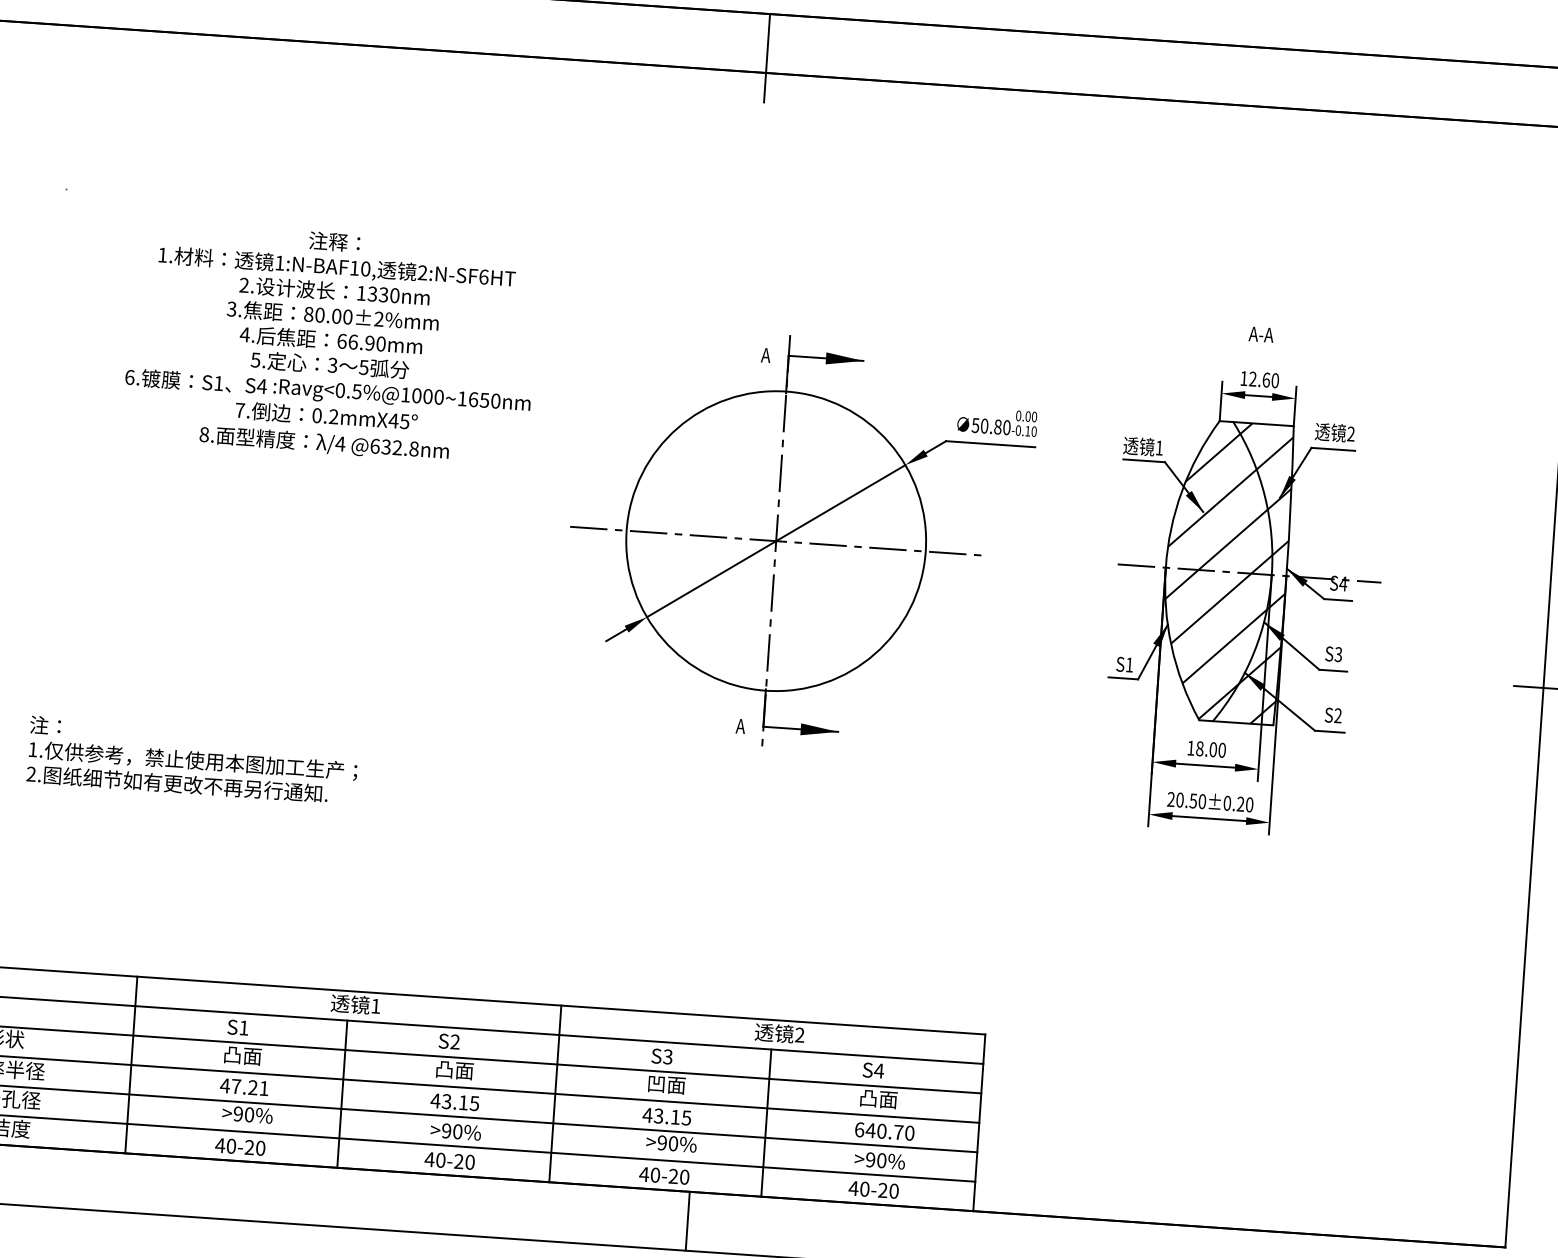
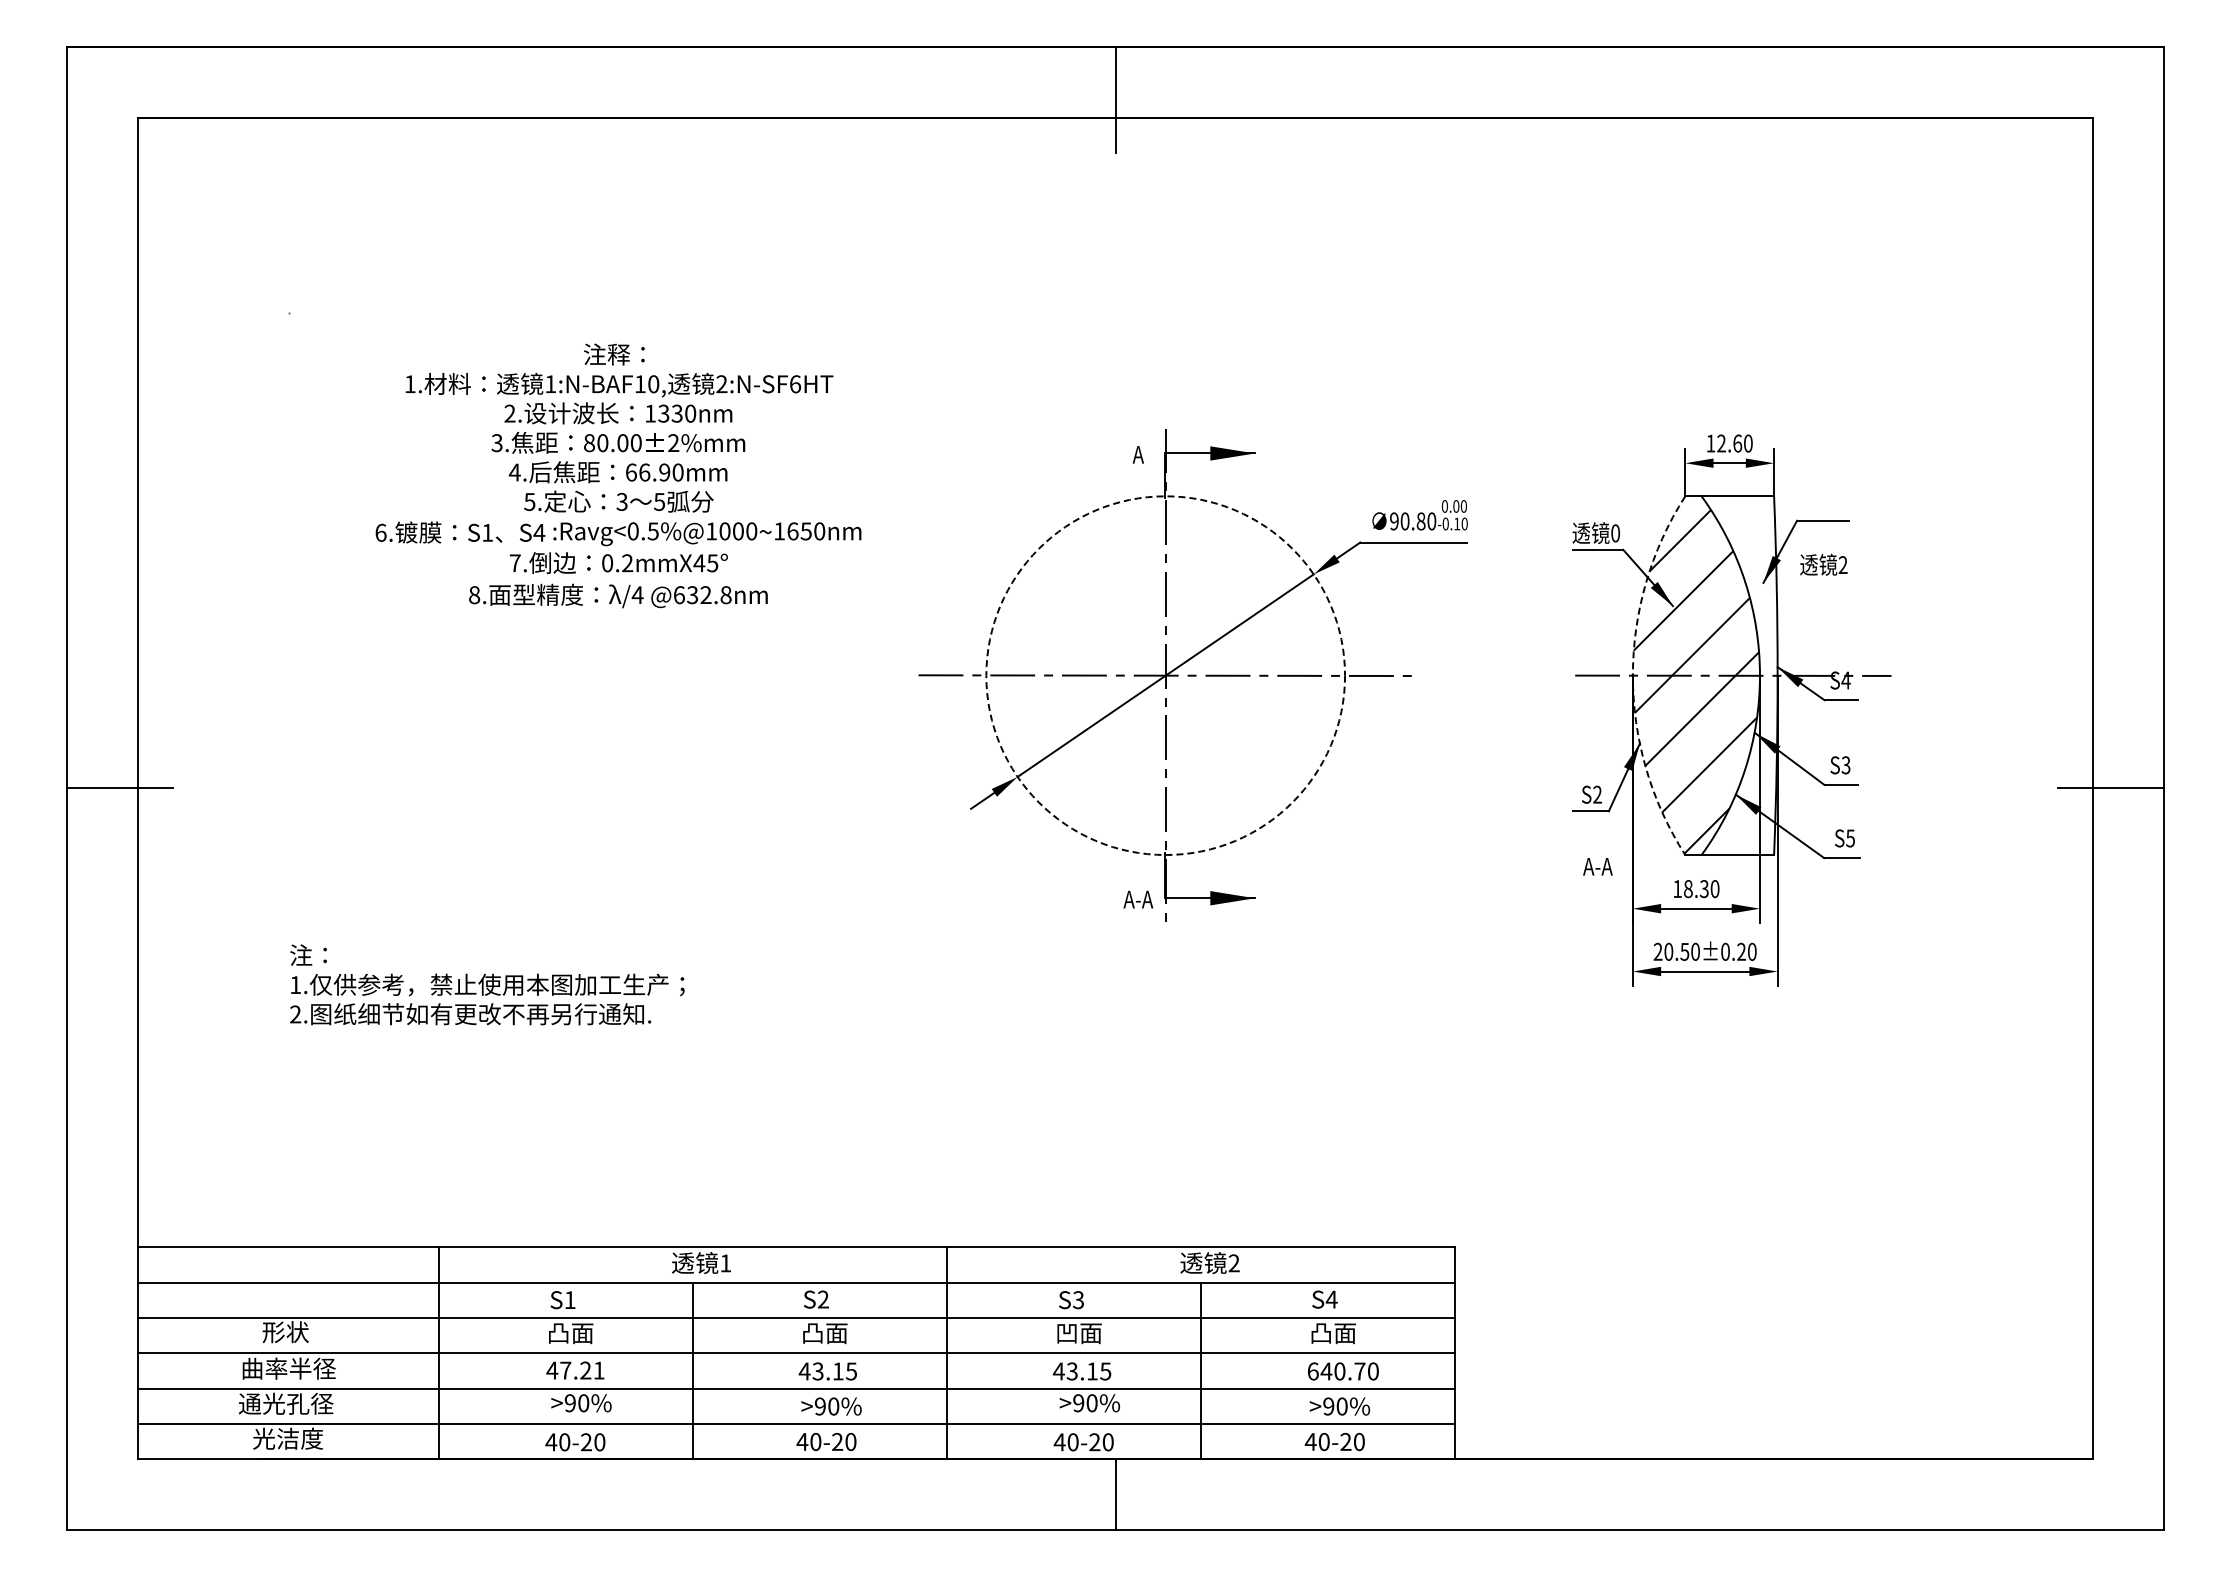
text: (1260, 334) -> (1597, 866), moved
text: (974, 425) -> (1393, 521), 50.80 -> 90.80
text: (1334, 432) -> (1823, 564), moved
text: (1159, 448) -> (1615, 533), 1 -> 0
circle: (776, 541) -> (1165, 675), solid -> dashed
arc: (1165, 567) -> (1632, 675), solid -> dashed
hatch: (1254, 573) -> (1739, 675), removed
text: (1129, 664) -> (1597, 794), S1 -> S2
text: (1338, 715) -> (1850, 838), S2 -> S5
text: (740, 726) -> (1138, 899), A -> A-A
text: (1212, 749) -> (1703, 888), 18.00 -> 18.30

